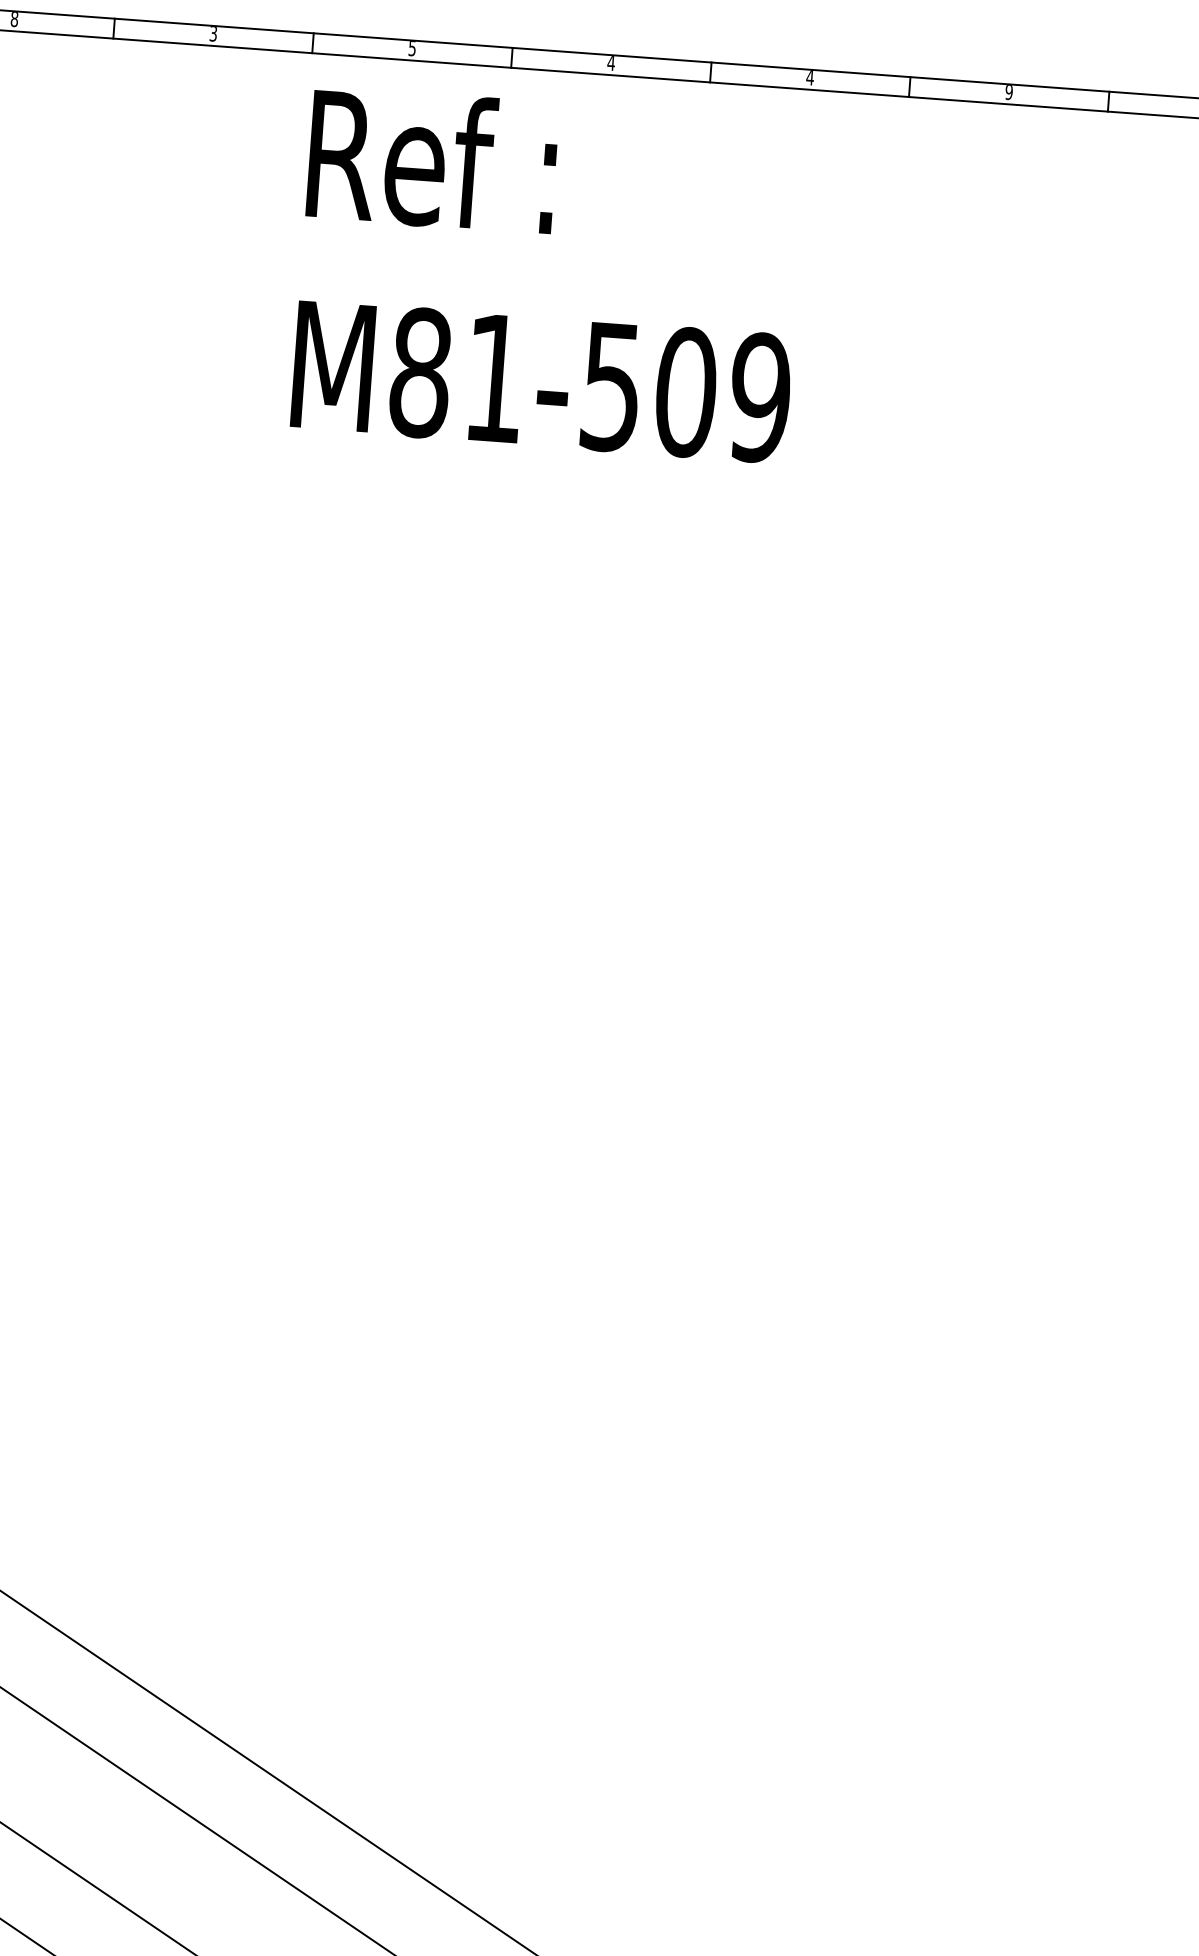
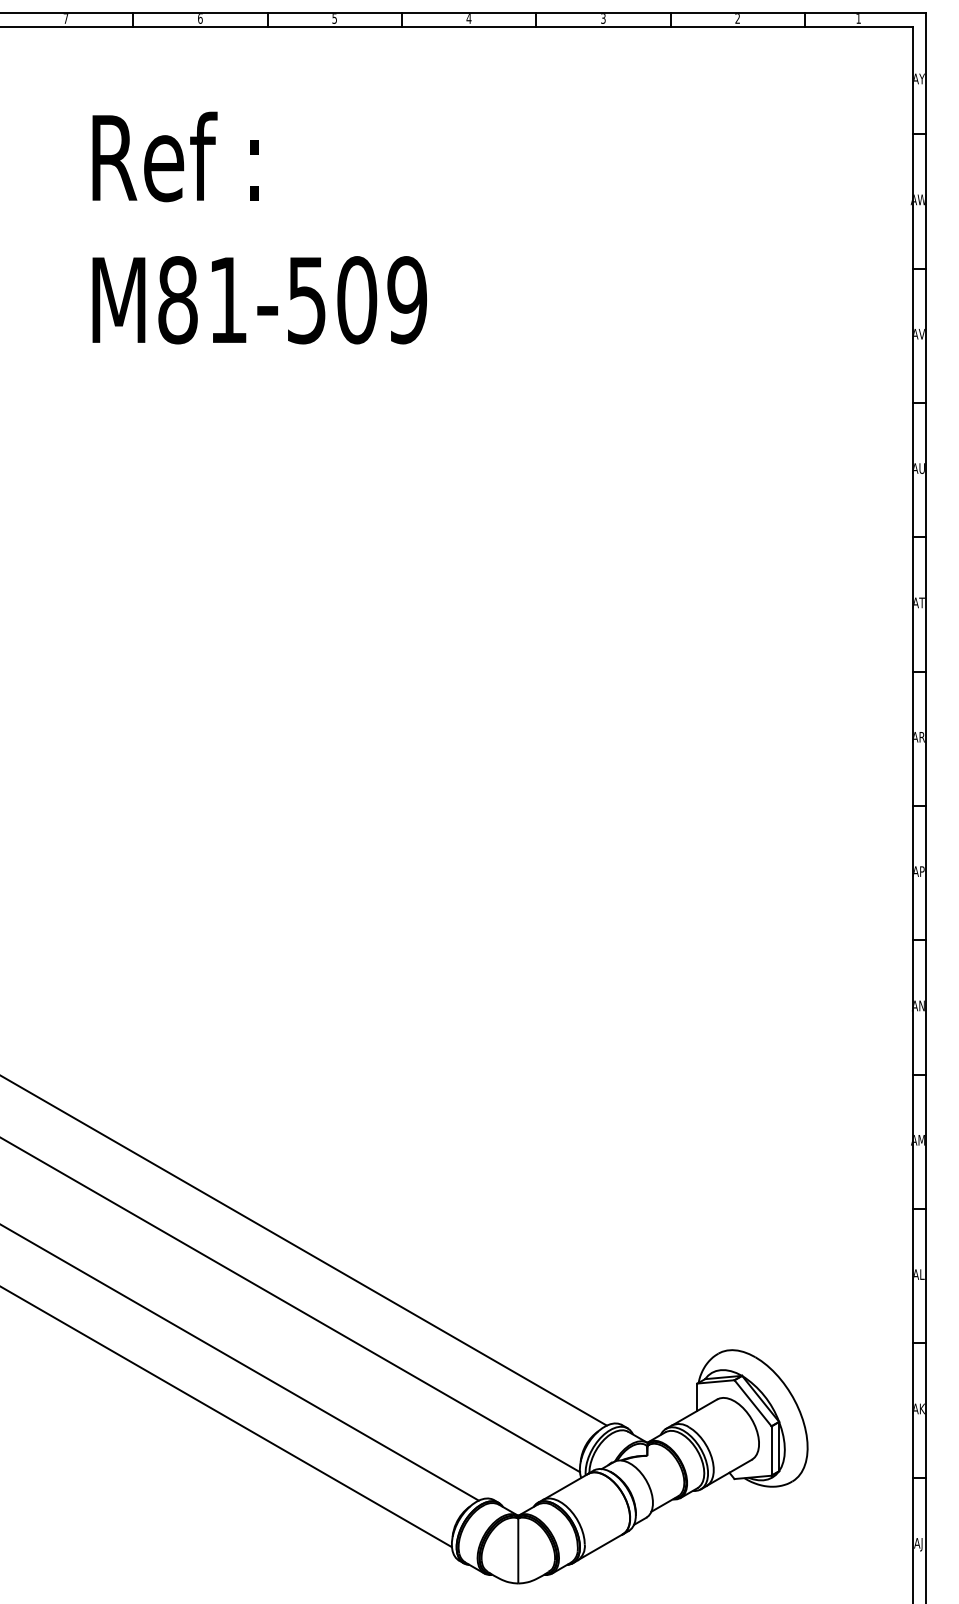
text: (212, 33) -> (65, 18), 3 -> 7
text: (412, 48) -> (200, 18), 5 -> 6
text: (611, 62) -> (334, 18), 4 -> 5
text: (1009, 92) -> (603, 18), 9 -> 3
text: (549, 274) -> (259, 227), moved

